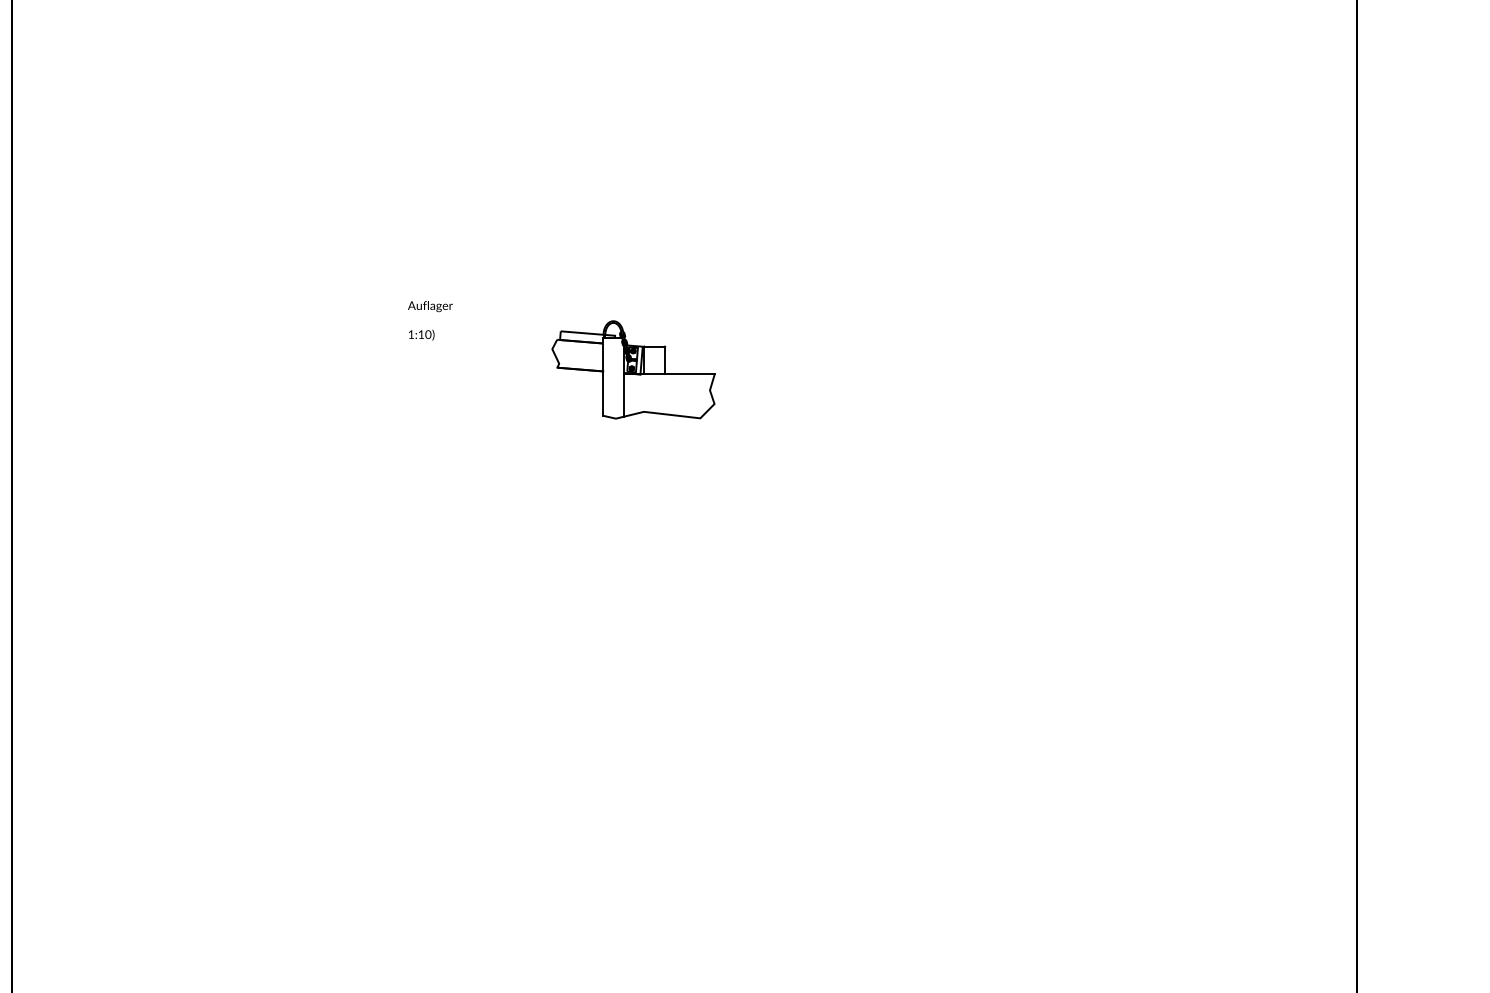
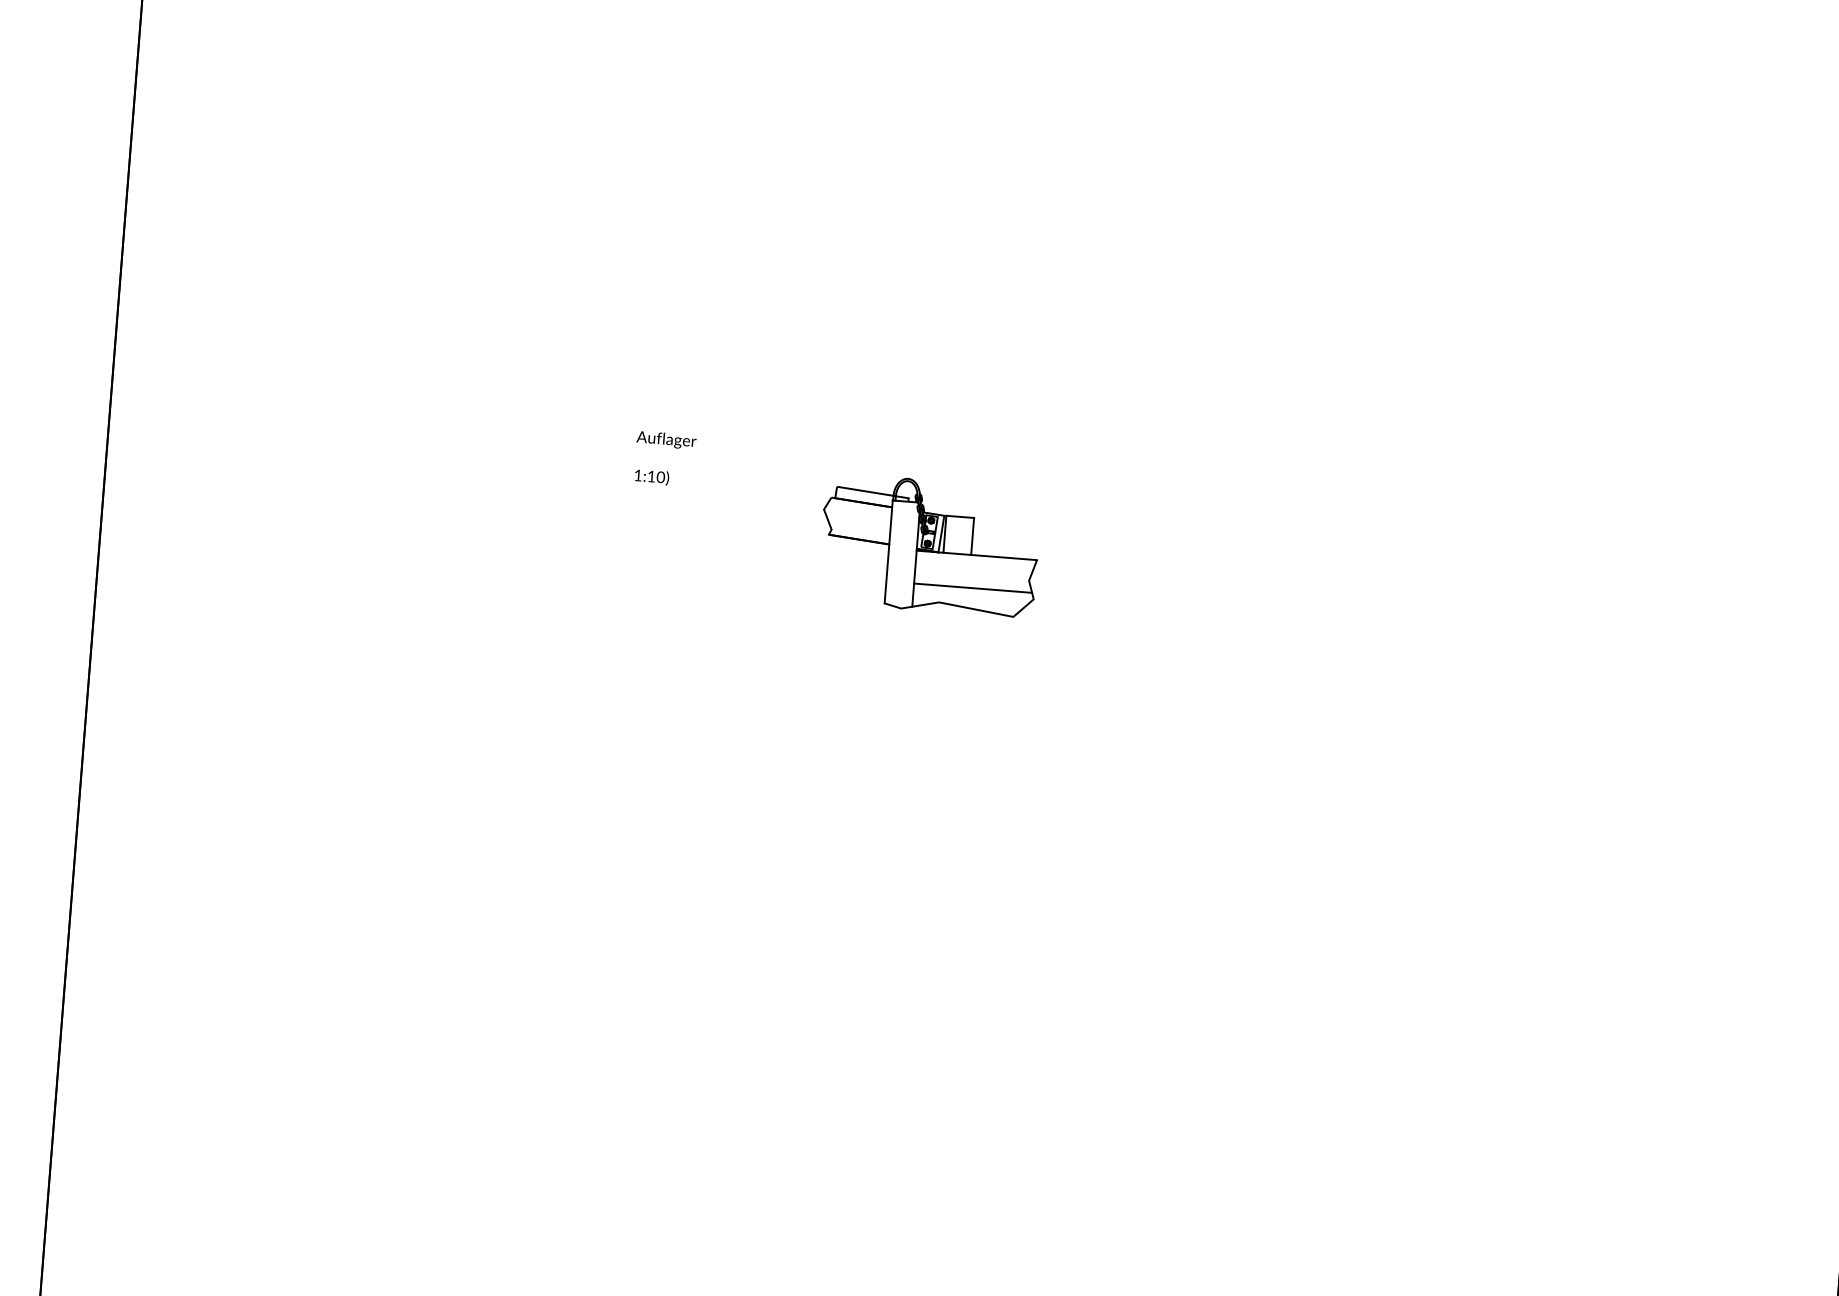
line: (668, 399) -> (973, 588), added

